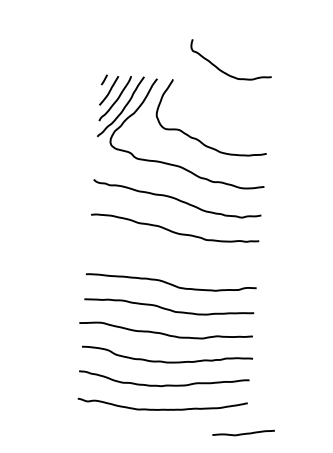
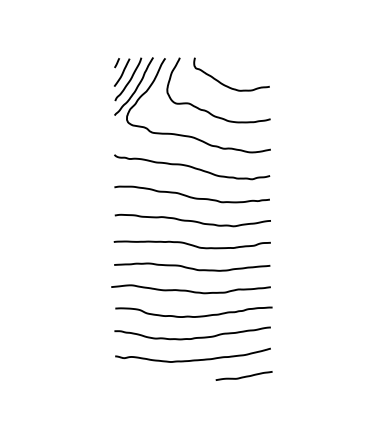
curve: (223, 70) -> (225, 84), moved
curve: (173, 257) -> (192, 220), added
curve: (242, 433) -> (243, 376), moved

